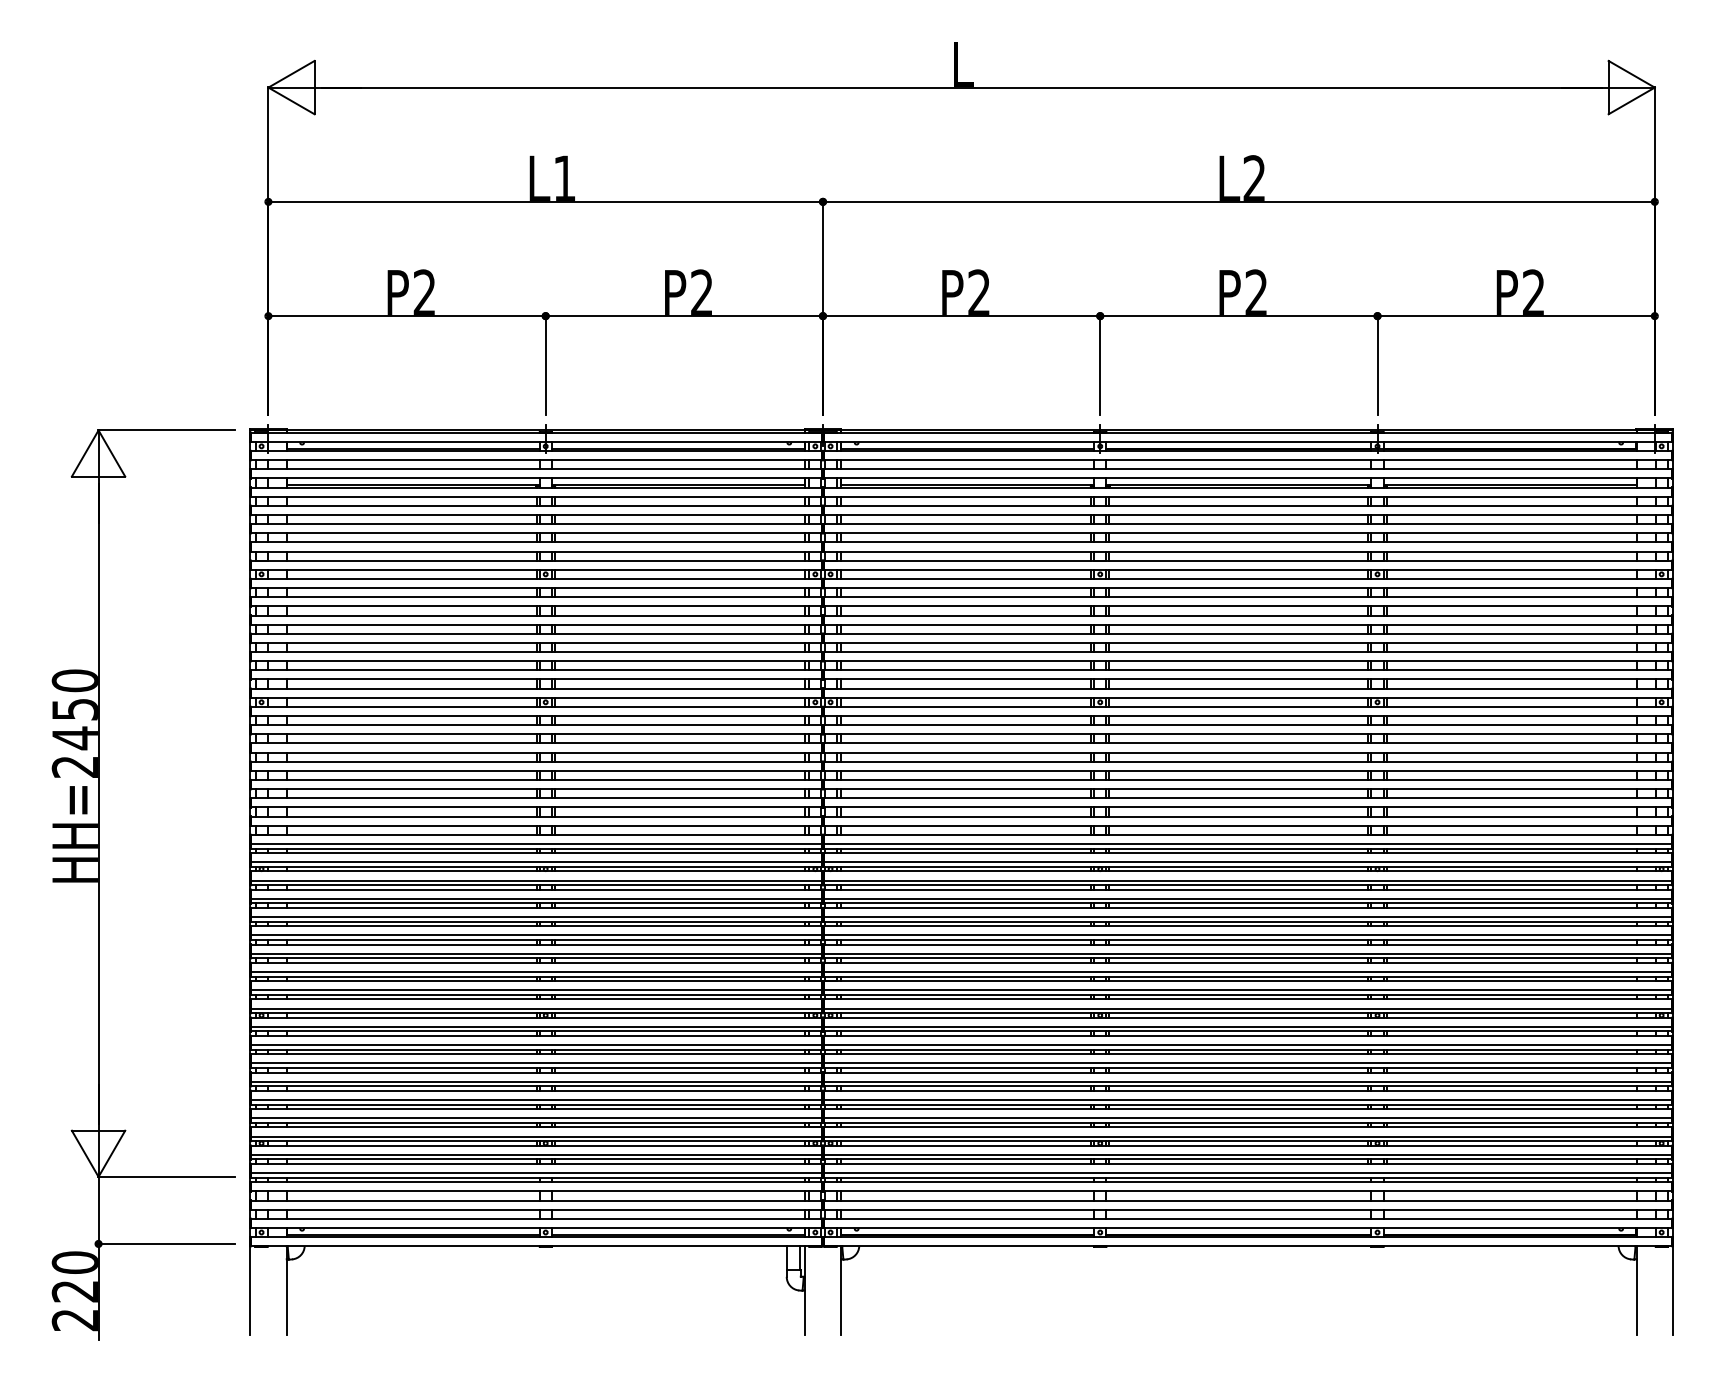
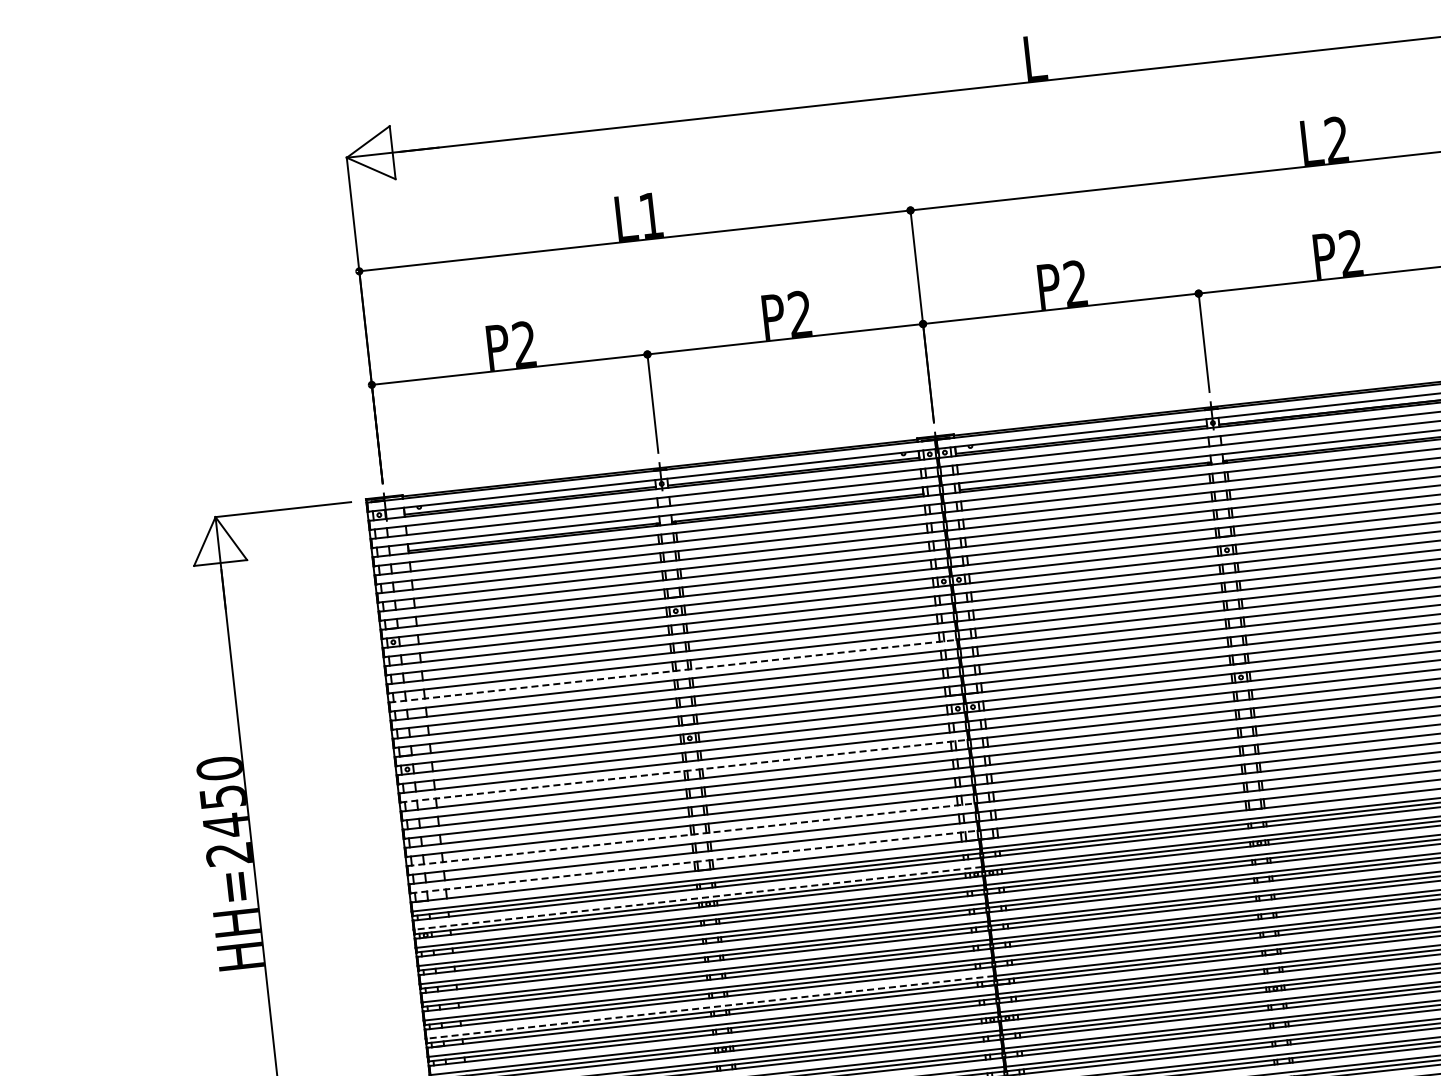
line: (536, 633) -> (673, 670), solid -> dashed
line: (536, 734) -> (684, 771), solid -> dashed
line: (536, 798) -> (691, 834), solid -> dashed
line: (536, 825) -> (694, 861), solid -> dashed
line: (536, 862) -> (698, 898), solid -> dashed
line: (536, 972) -> (710, 1007), solid -> dashed

